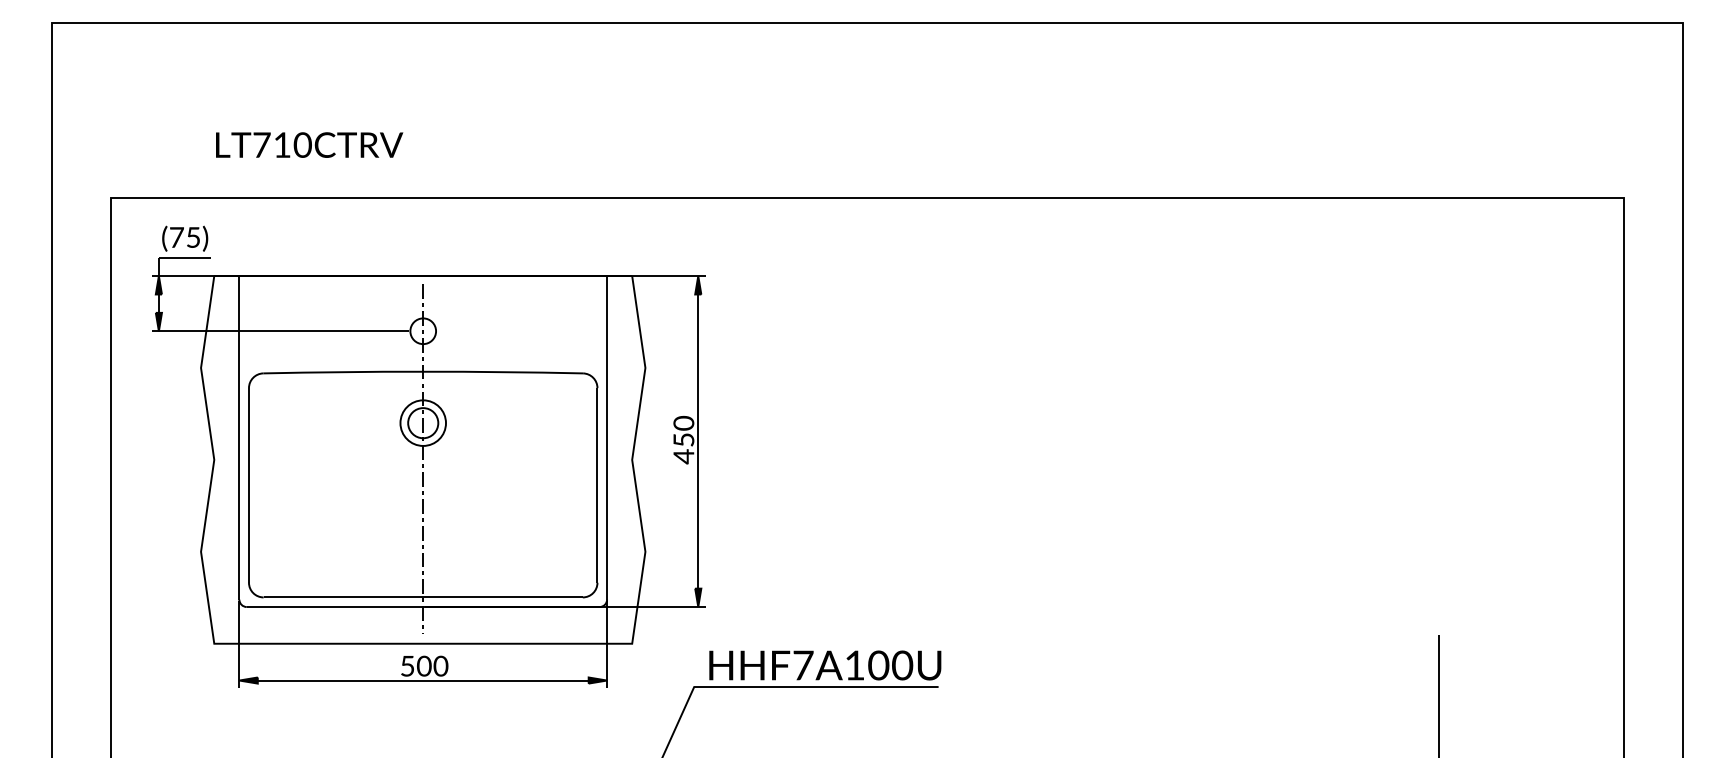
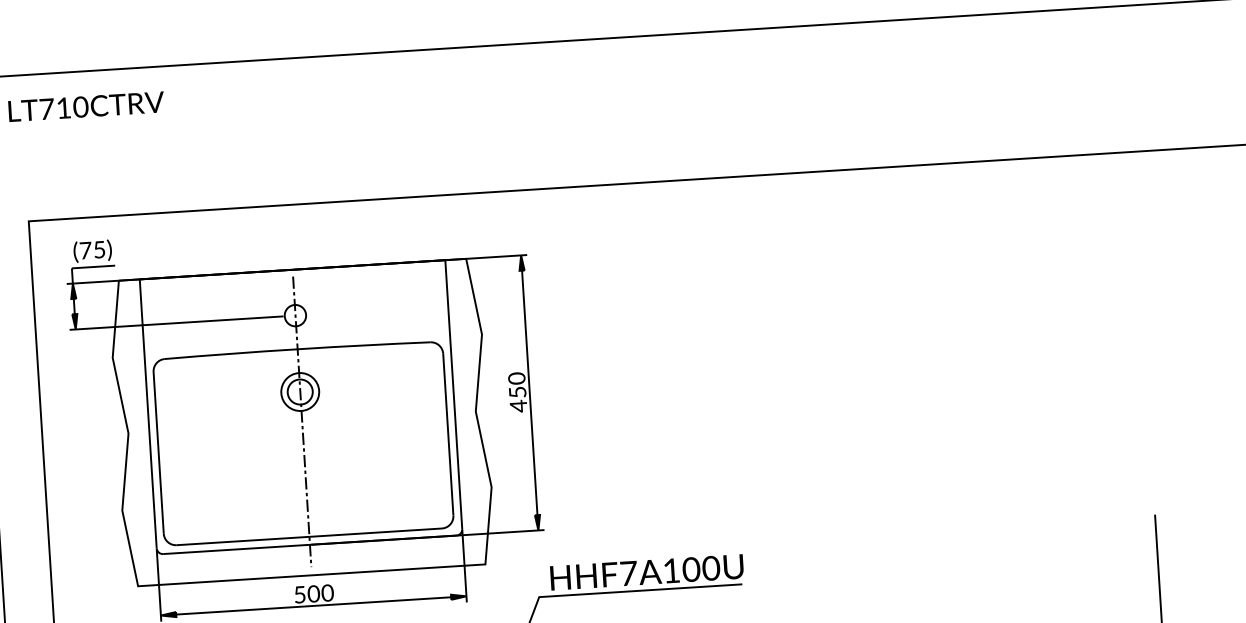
text: (309, 144) -> (86, 106), moved

